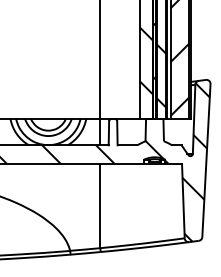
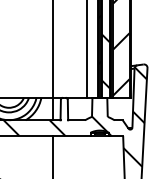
hatch: (146, 60) -> (92, 47), removed

